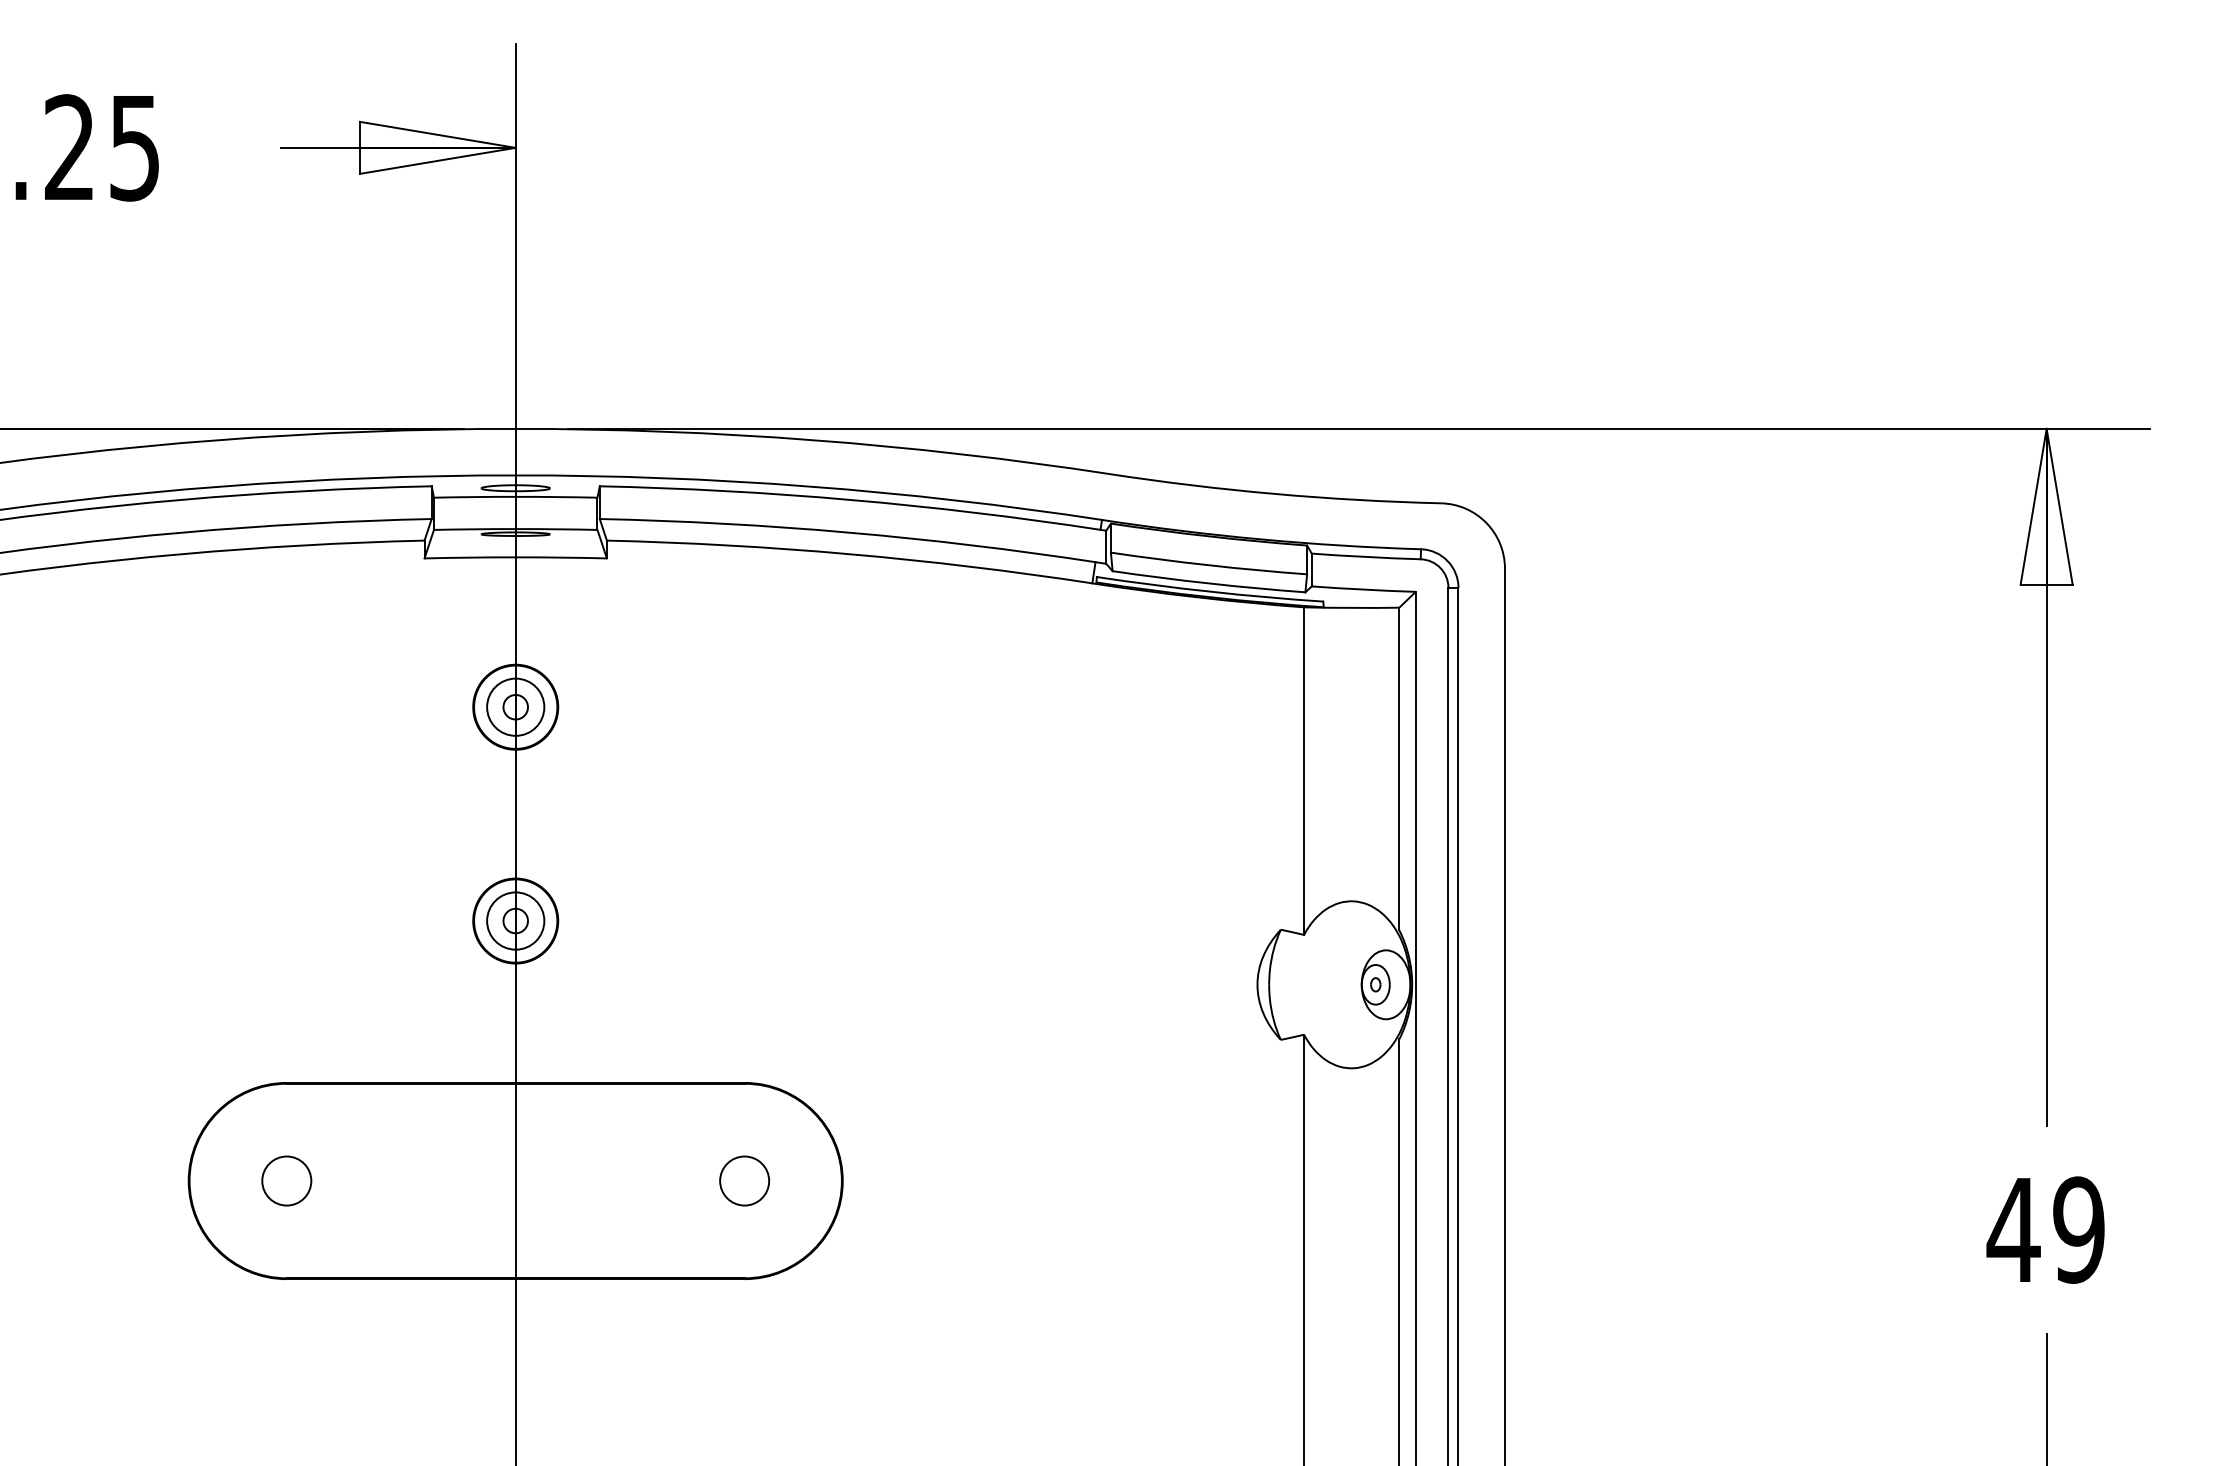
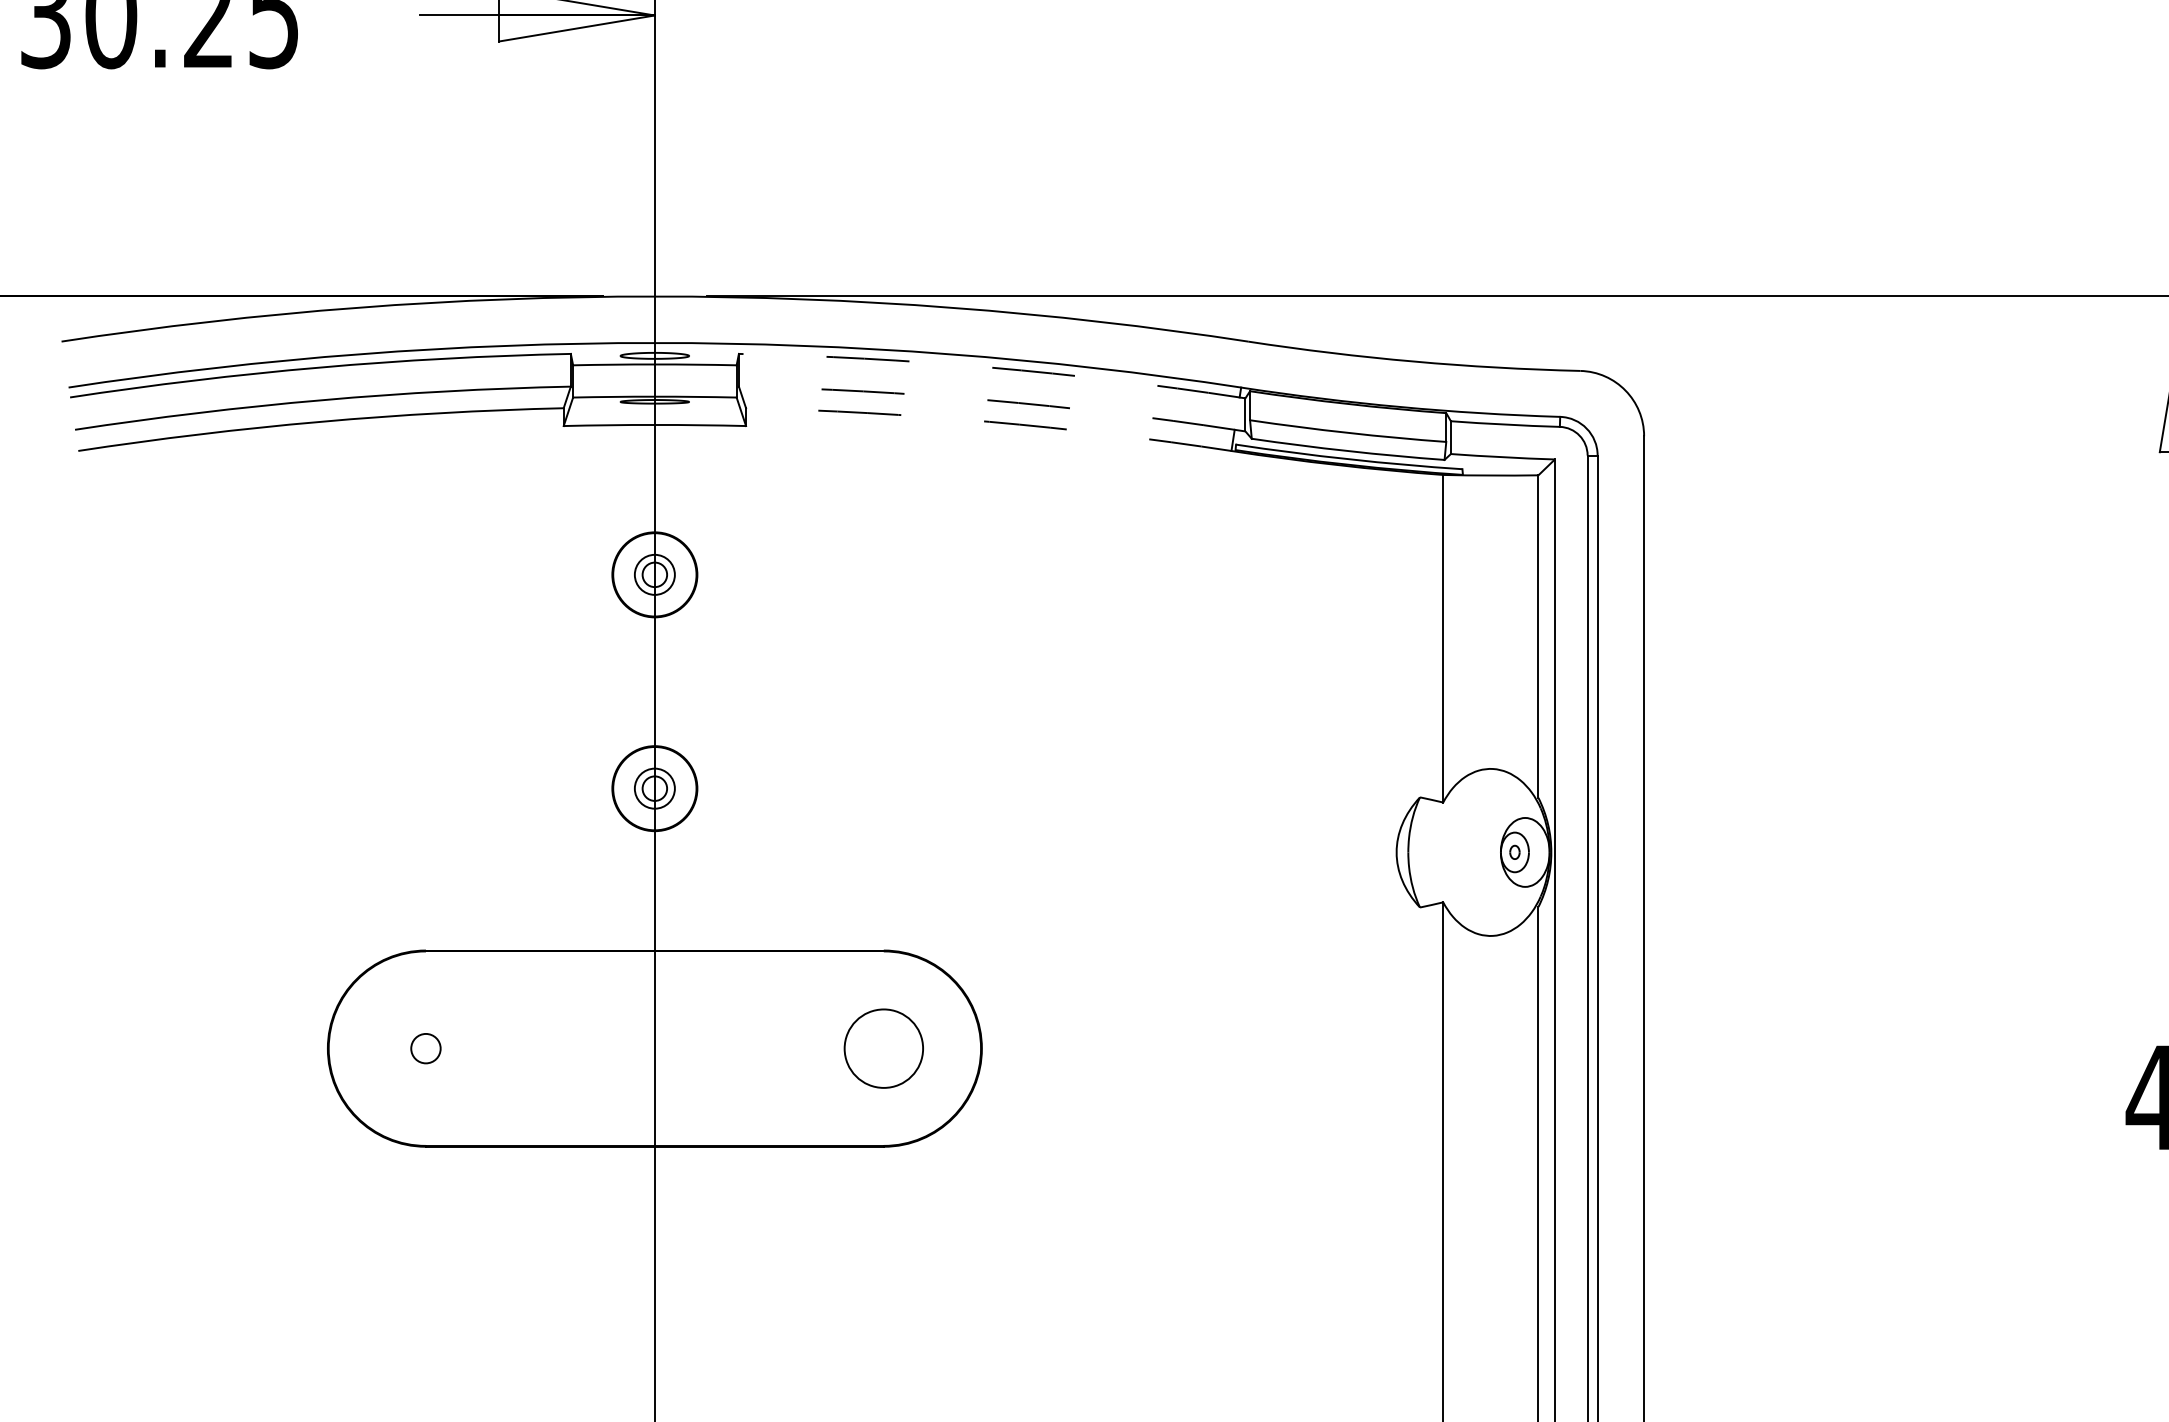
arc: (850, 499) -> (989, 367), solid -> dashed
arc: (848, 532) -> (987, 400), solid -> dashed
arc: (850, 554) -> (989, 422), solid -> dashed
circle: (515, 706) -> (654, 574), size x0.7
circle: (515, 920) -> (654, 788), size x0.7
circle: (286, 1180) -> (425, 1048), size x0.6
circle: (744, 1180) -> (883, 1048), size x1.6

